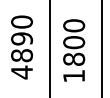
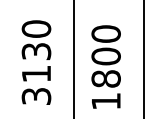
text: (22, 55) -> (37, 73), 4890 -> 3130

